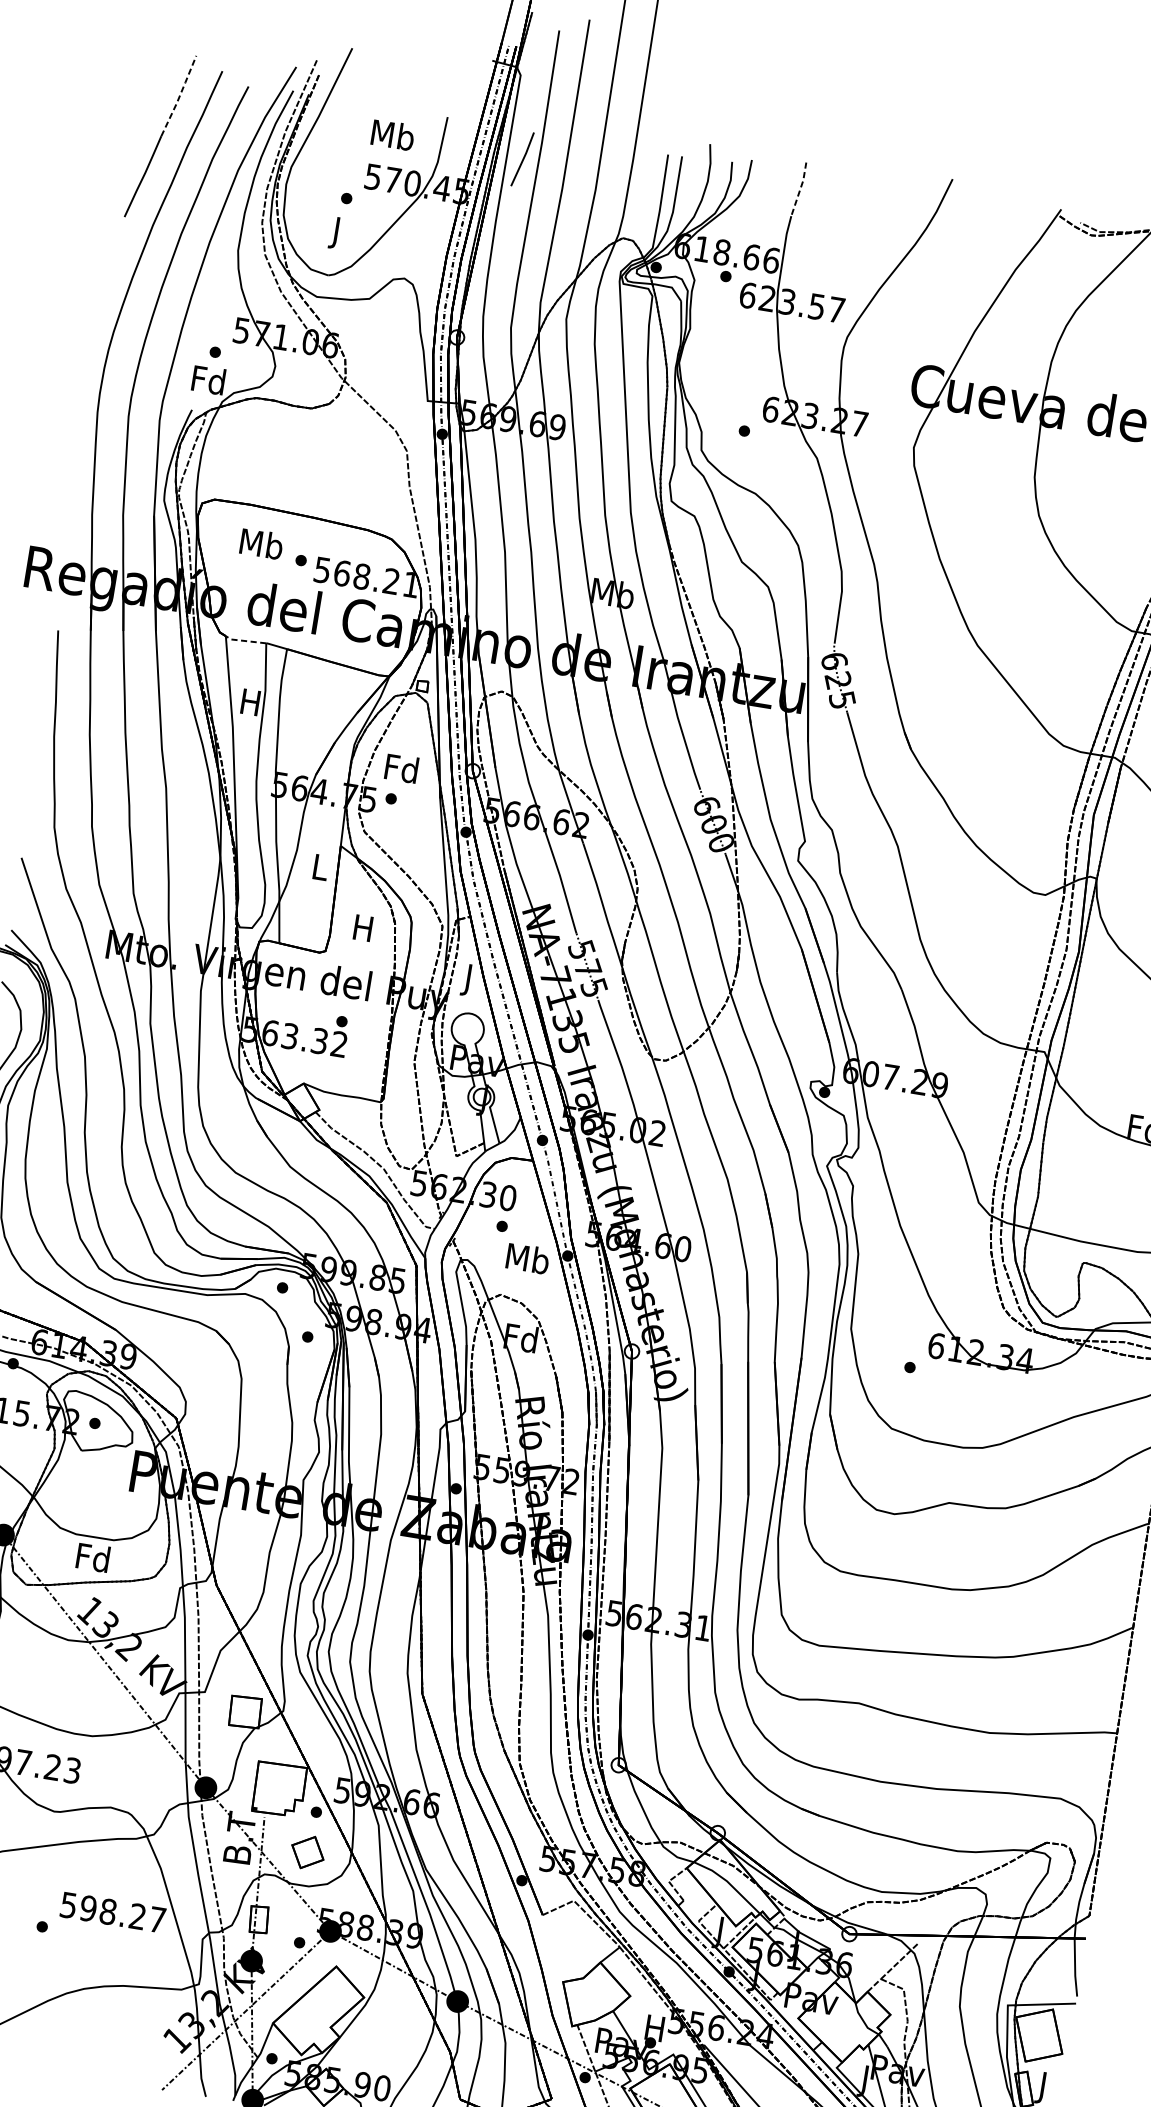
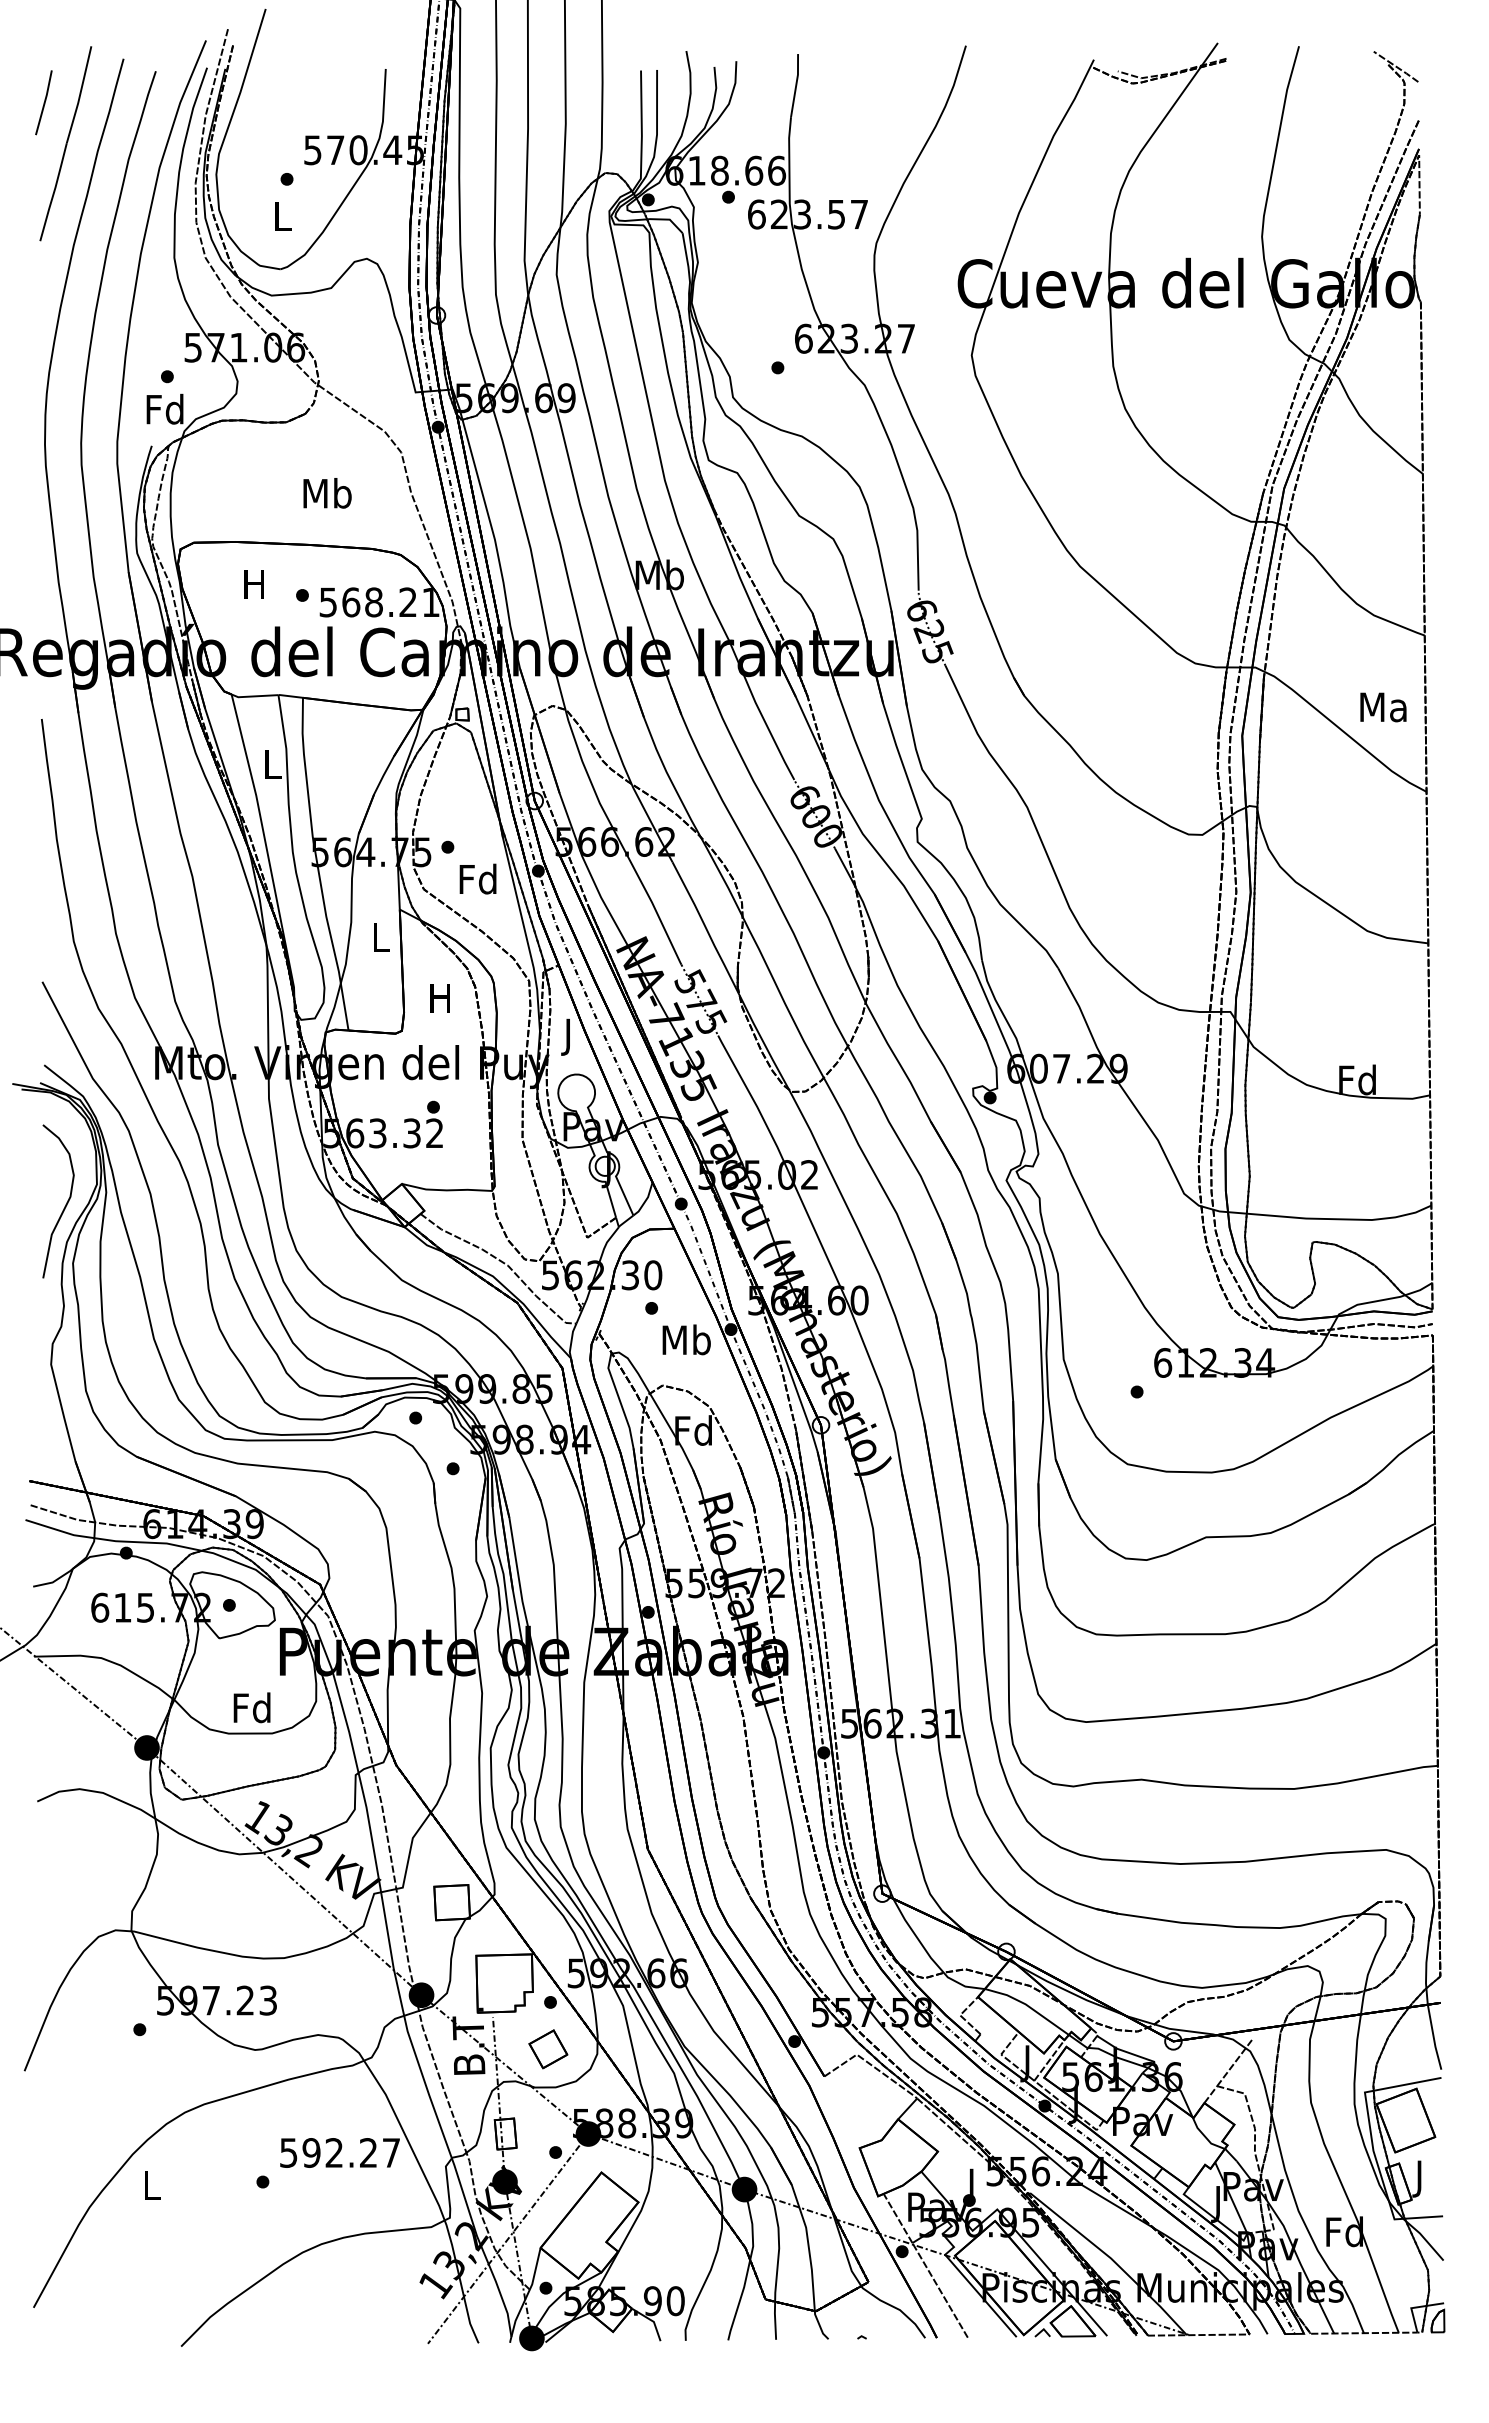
line: (180, 95) -> (80, 94), dashed -> solid
text: (392, 135) -> (327, 493), moved
line: (522, 159) -> (43, 102), moved
line: (800, 189) -> (796, 85), dashed -> solid
text: (337, 232) -> (282, 219), J -> L
text: (262, 543) -> (255, 583), Mb -> H
line: (245, 641) -> (254, 696), dashed -> solid
text: (250, 702) -> (271, 764), H -> L
text: (401, 767) -> (477, 878), moved
text: (92, 1557) -> (251, 1707), moved
text: (108, 1911) -> (334, 2152), 598.27 -> 592.27
text: (654, 2027) -> (971, 2182), H -> J

